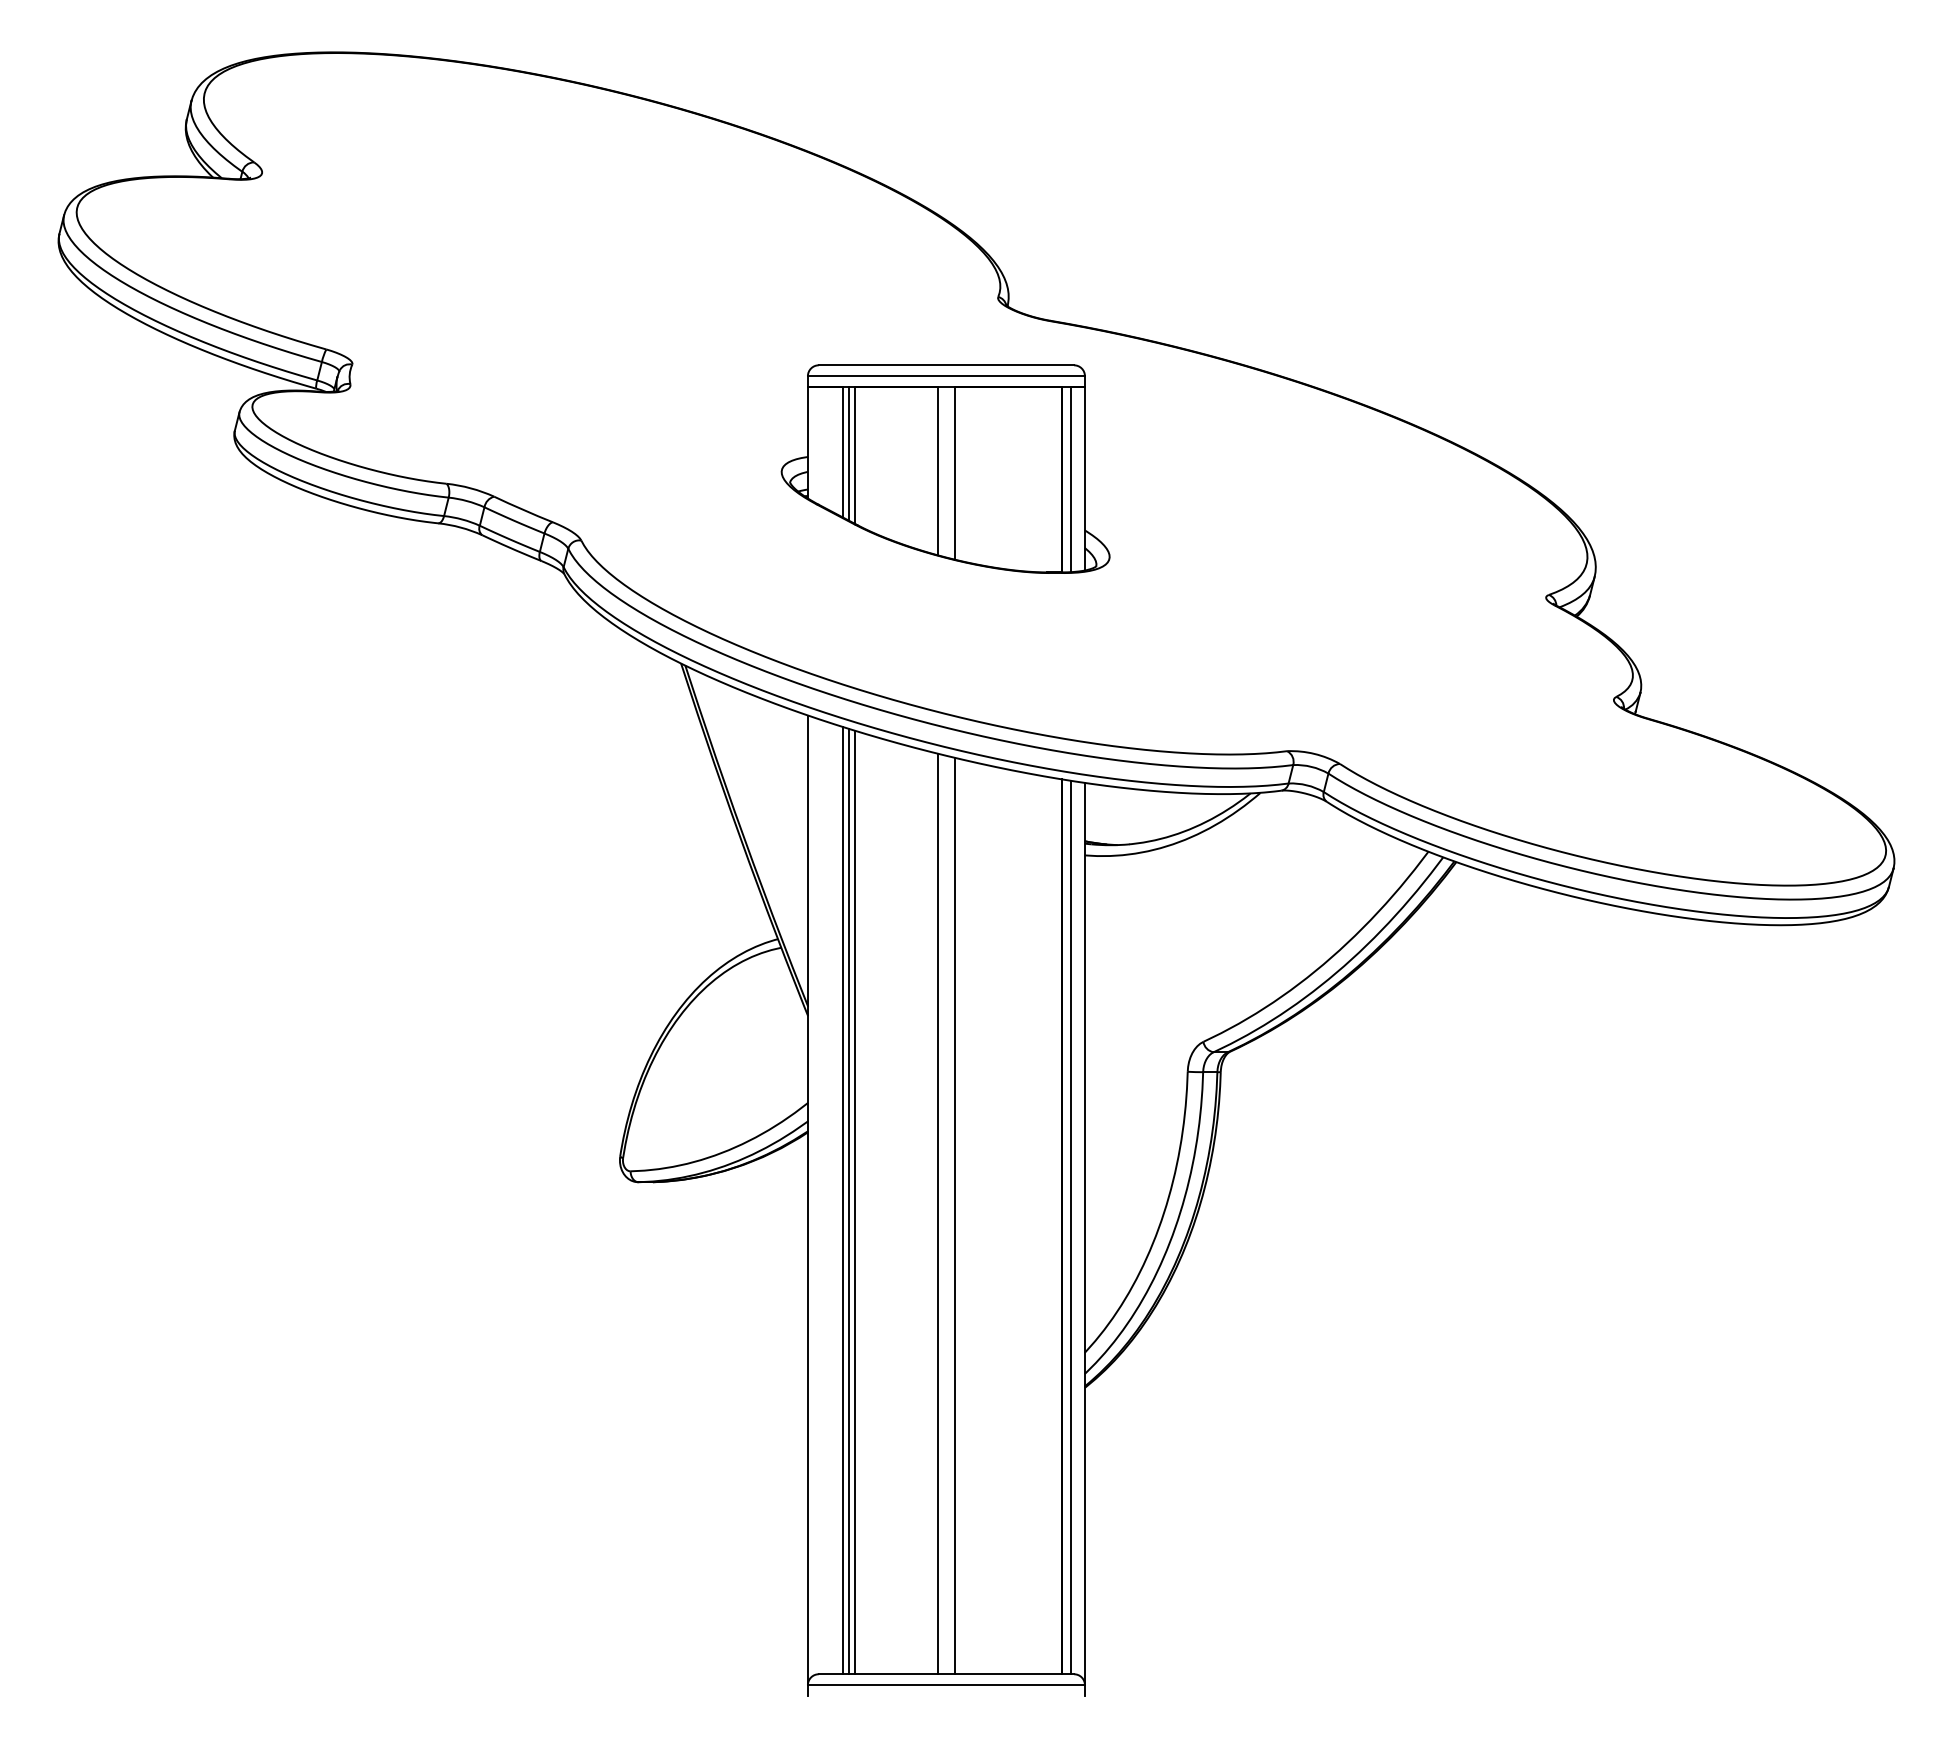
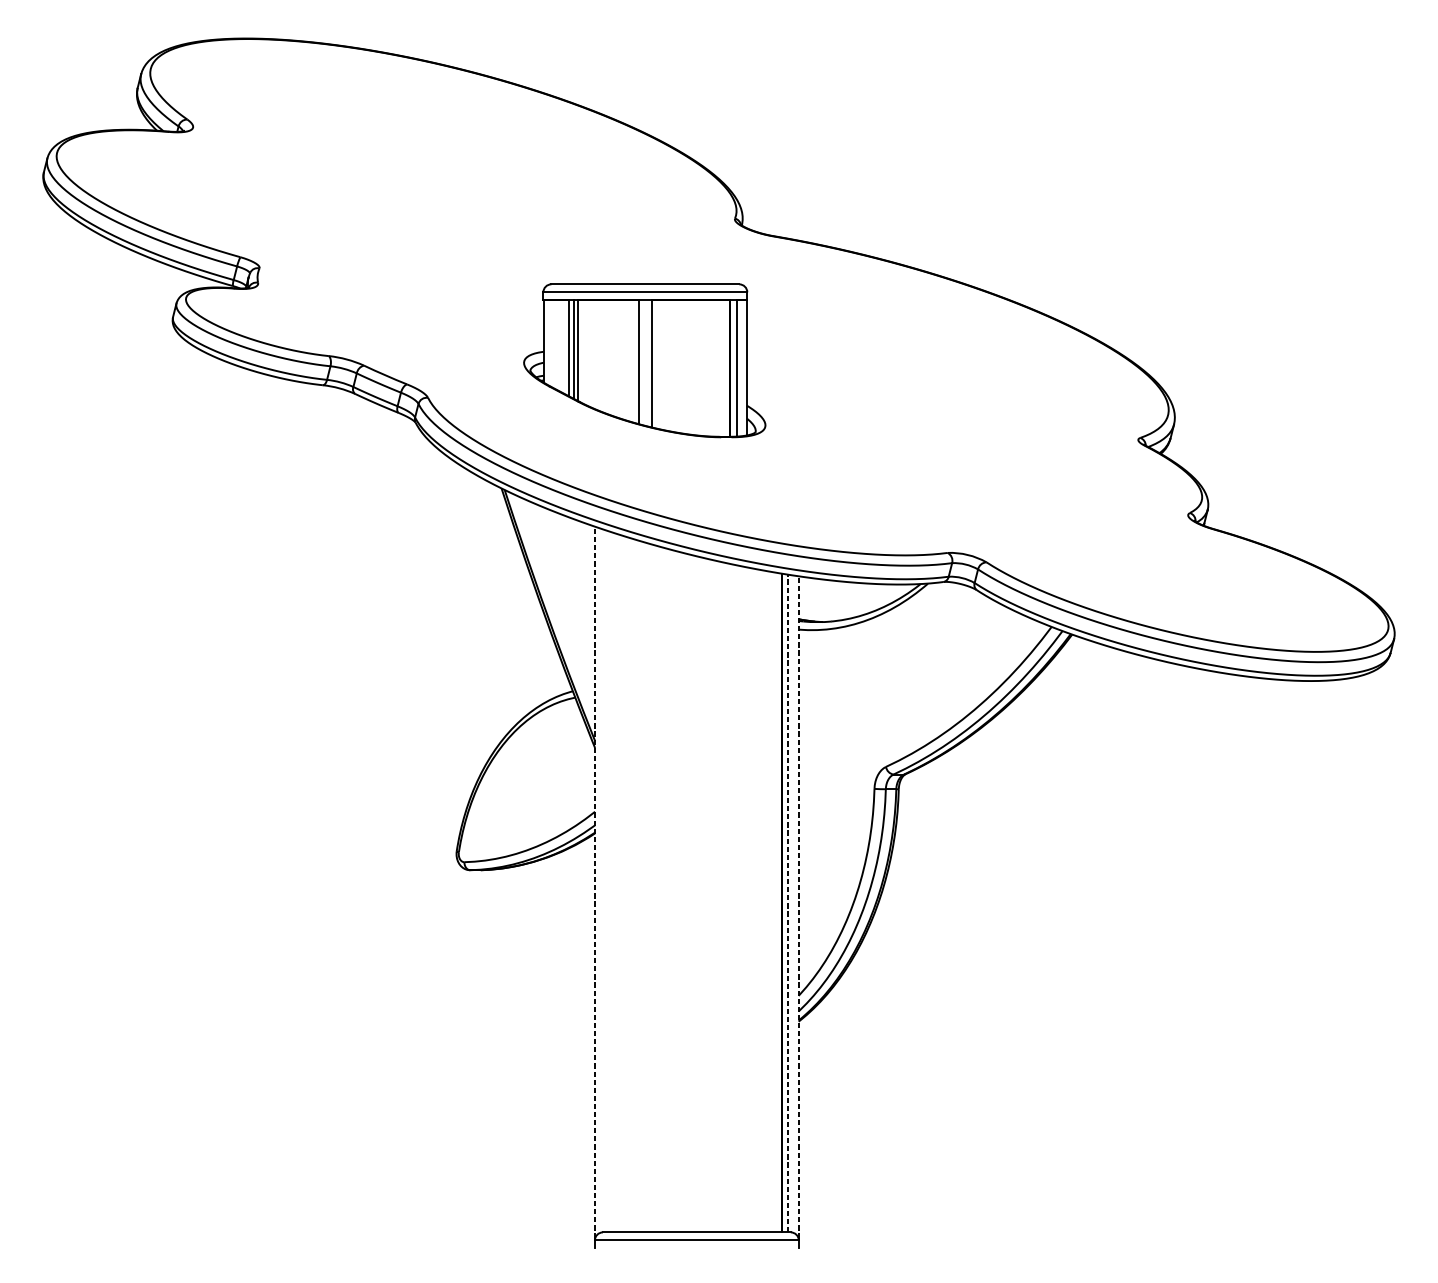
part: (945, 468) -> (644, 360), moved
line: (808, 1199) -> (595, 882), solid -> dashed
line: (842, 1200) -> (620, 883), removed
line: (849, 1201) -> (625, 884), removed
line: (854, 1202) -> (629, 885), removed
line: (937, 1213) -> (690, 893), removed
line: (955, 1215) -> (703, 894), removed
line: (1070, 1227) -> (788, 903), solid -> dashed
line: (1084, 1232) -> (798, 907), solid -> dashed

